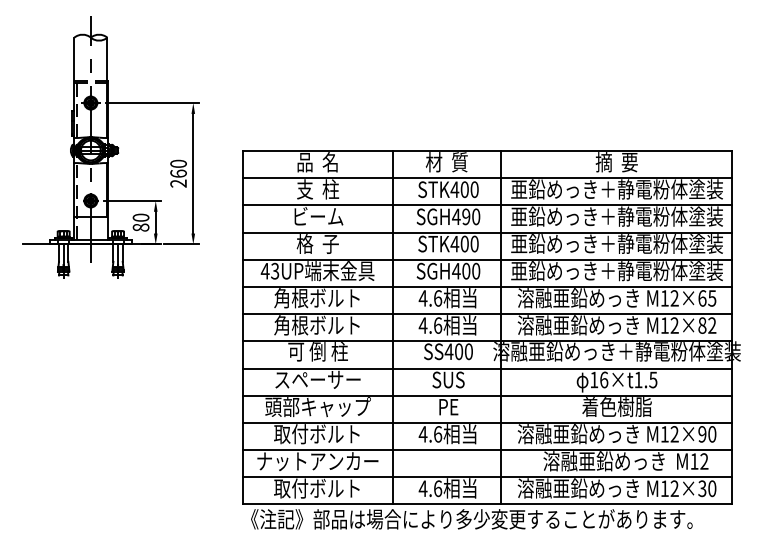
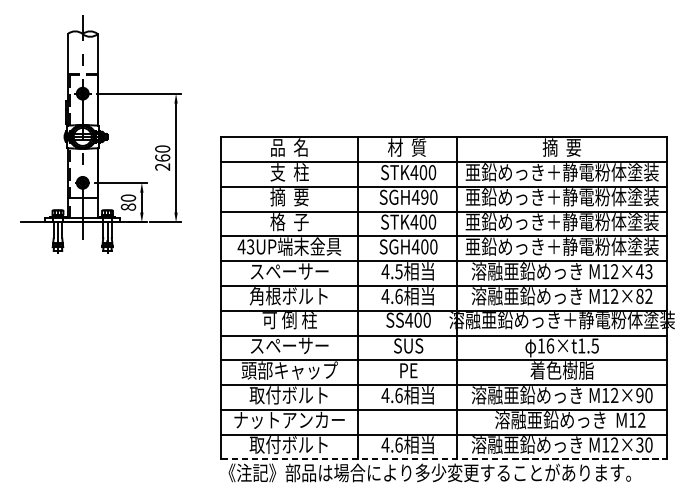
text: (318, 216) -> (290, 197), ビーム -> 摘  要
text: (317, 298) -> (289, 271), 角根ボルト -> スペーサー
text: (437, 298) -> (398, 271), 4.6 -> 4.5
text: (706, 298) -> (643, 271), M12×65 -> M12×43
line: (487, 504) -> (444, 459), solid -> dashed

